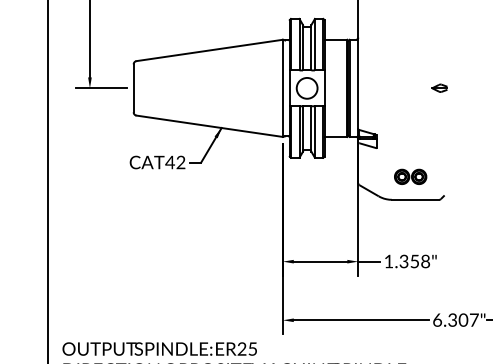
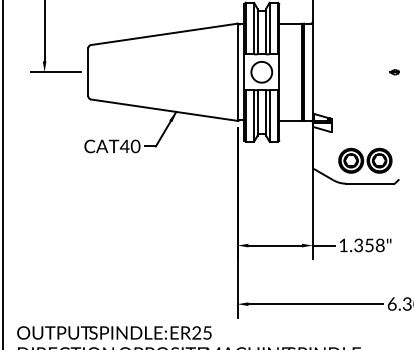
part: (439, 88) -> (394, 72), size x0.62
text: (180, 162) -> (135, 146), CAT42 -> CAT40
part: (410, 176) -> (365, 160), size x1.67

